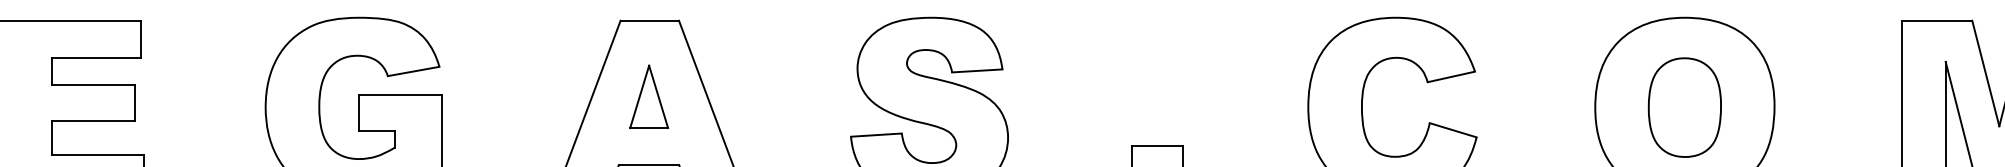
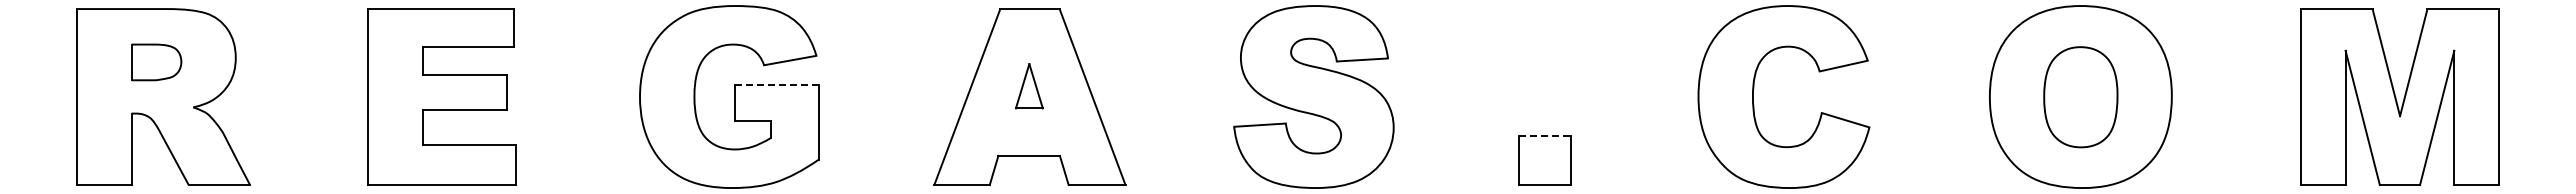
line: (400, 95) -> (776, 84), solid -> dashed
part: (649, 96) -> (1029, 85), size x0.7
line: (1157, 146) -> (1545, 136), solid -> dashed

